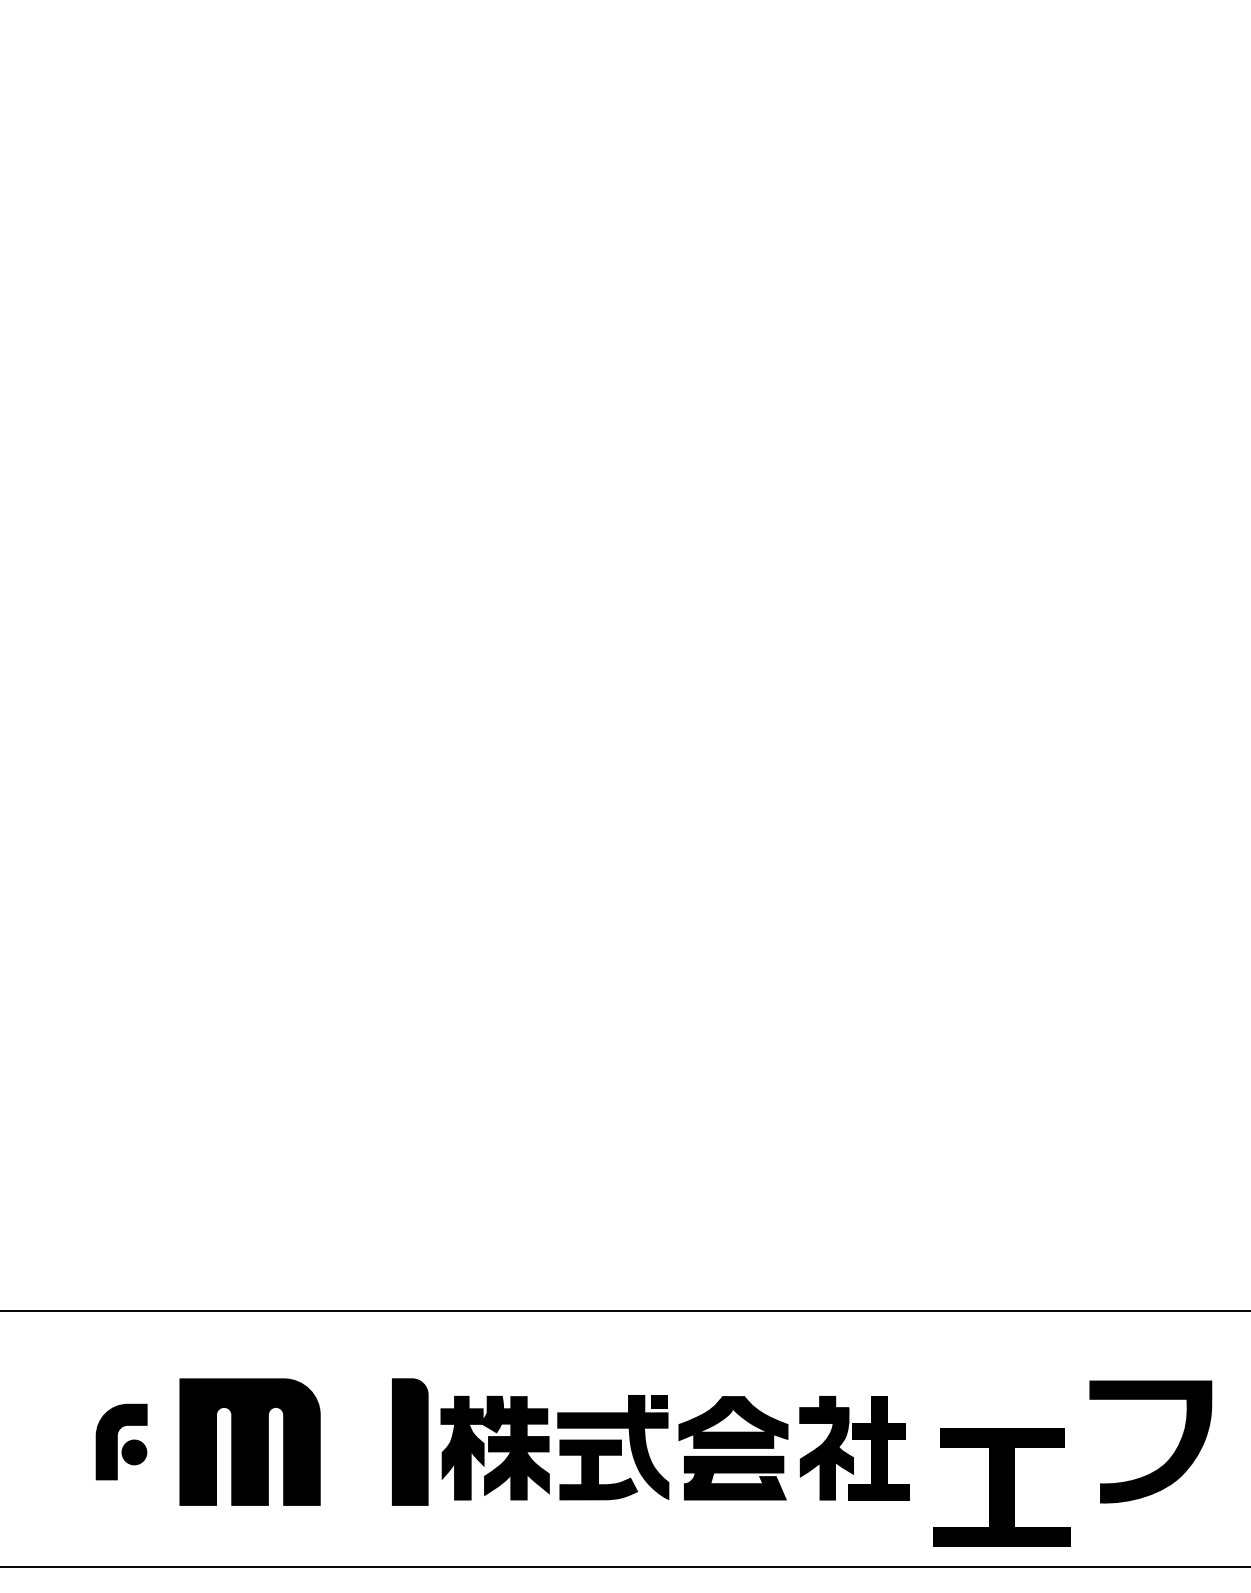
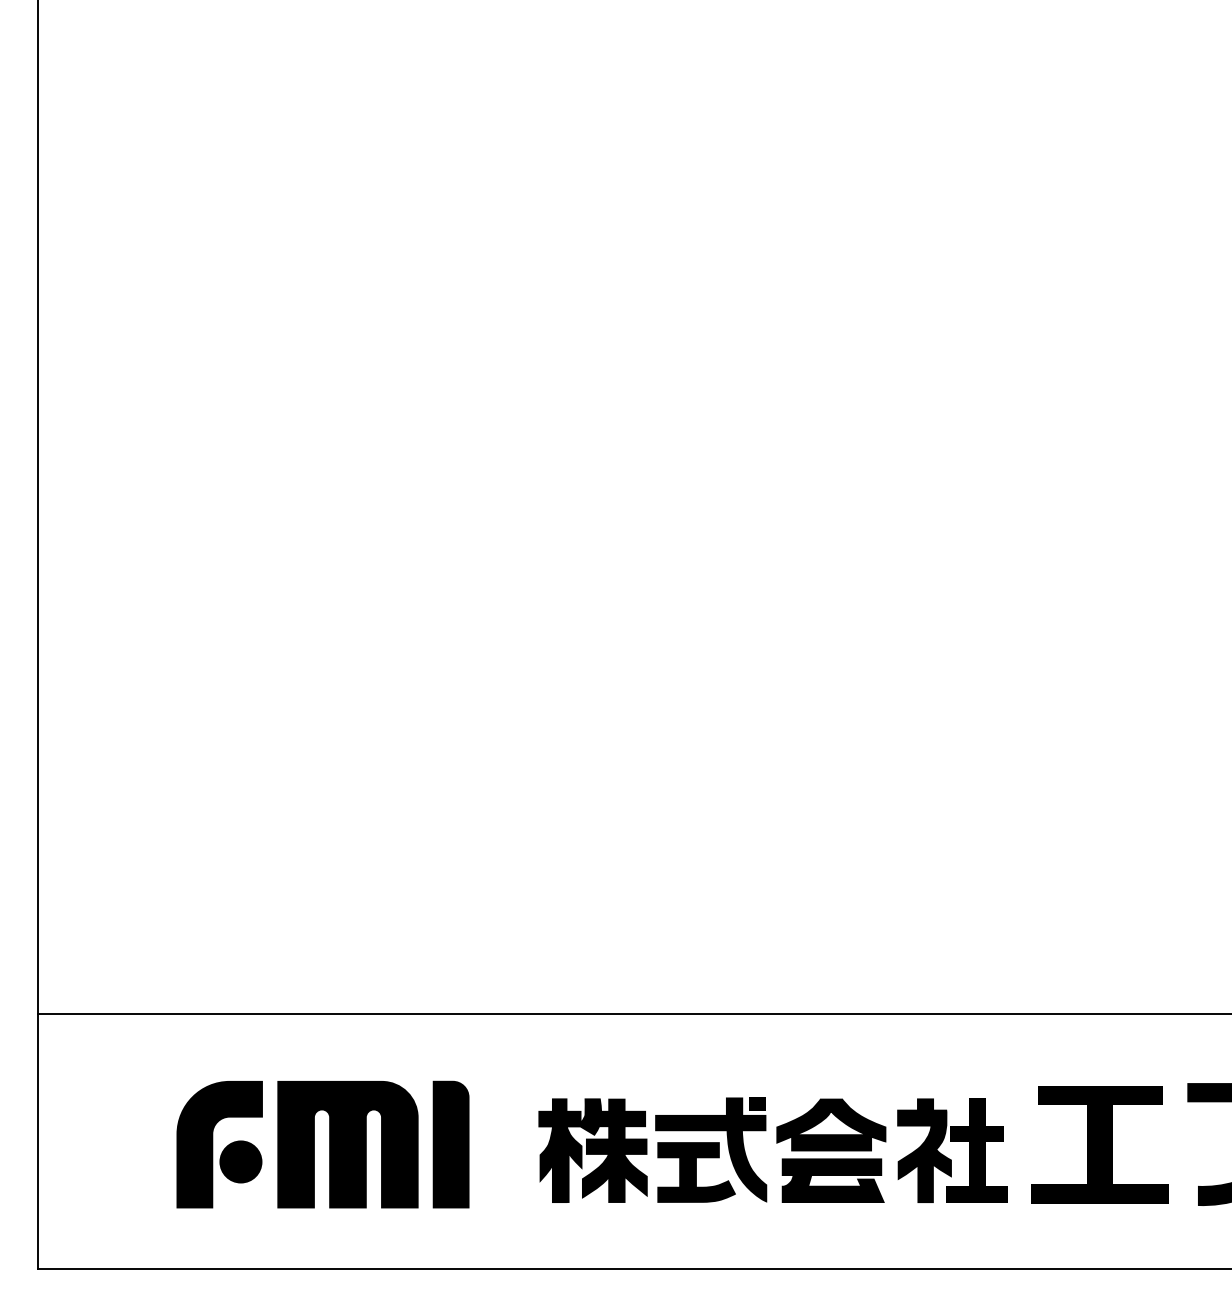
part: (121, 1441) -> (219, 1144), size x1.67
part: (410, 1441) -> (451, 1144), moved
part: (1001, 1487) -> (1099, 1145), moved

